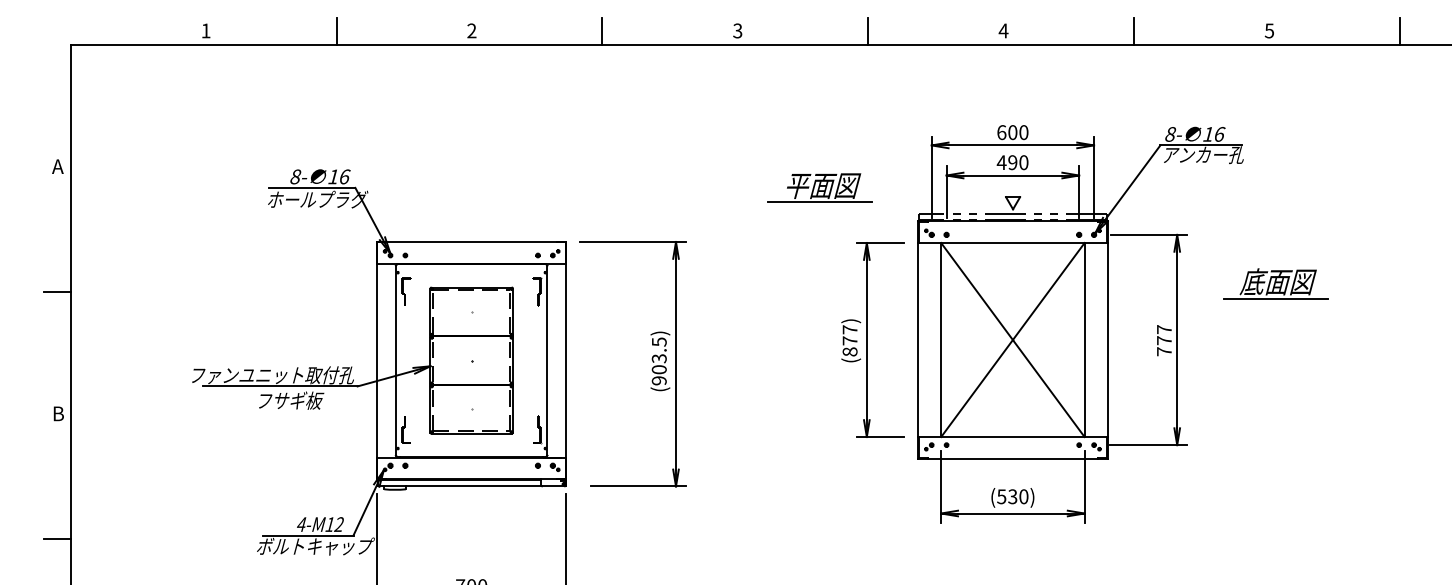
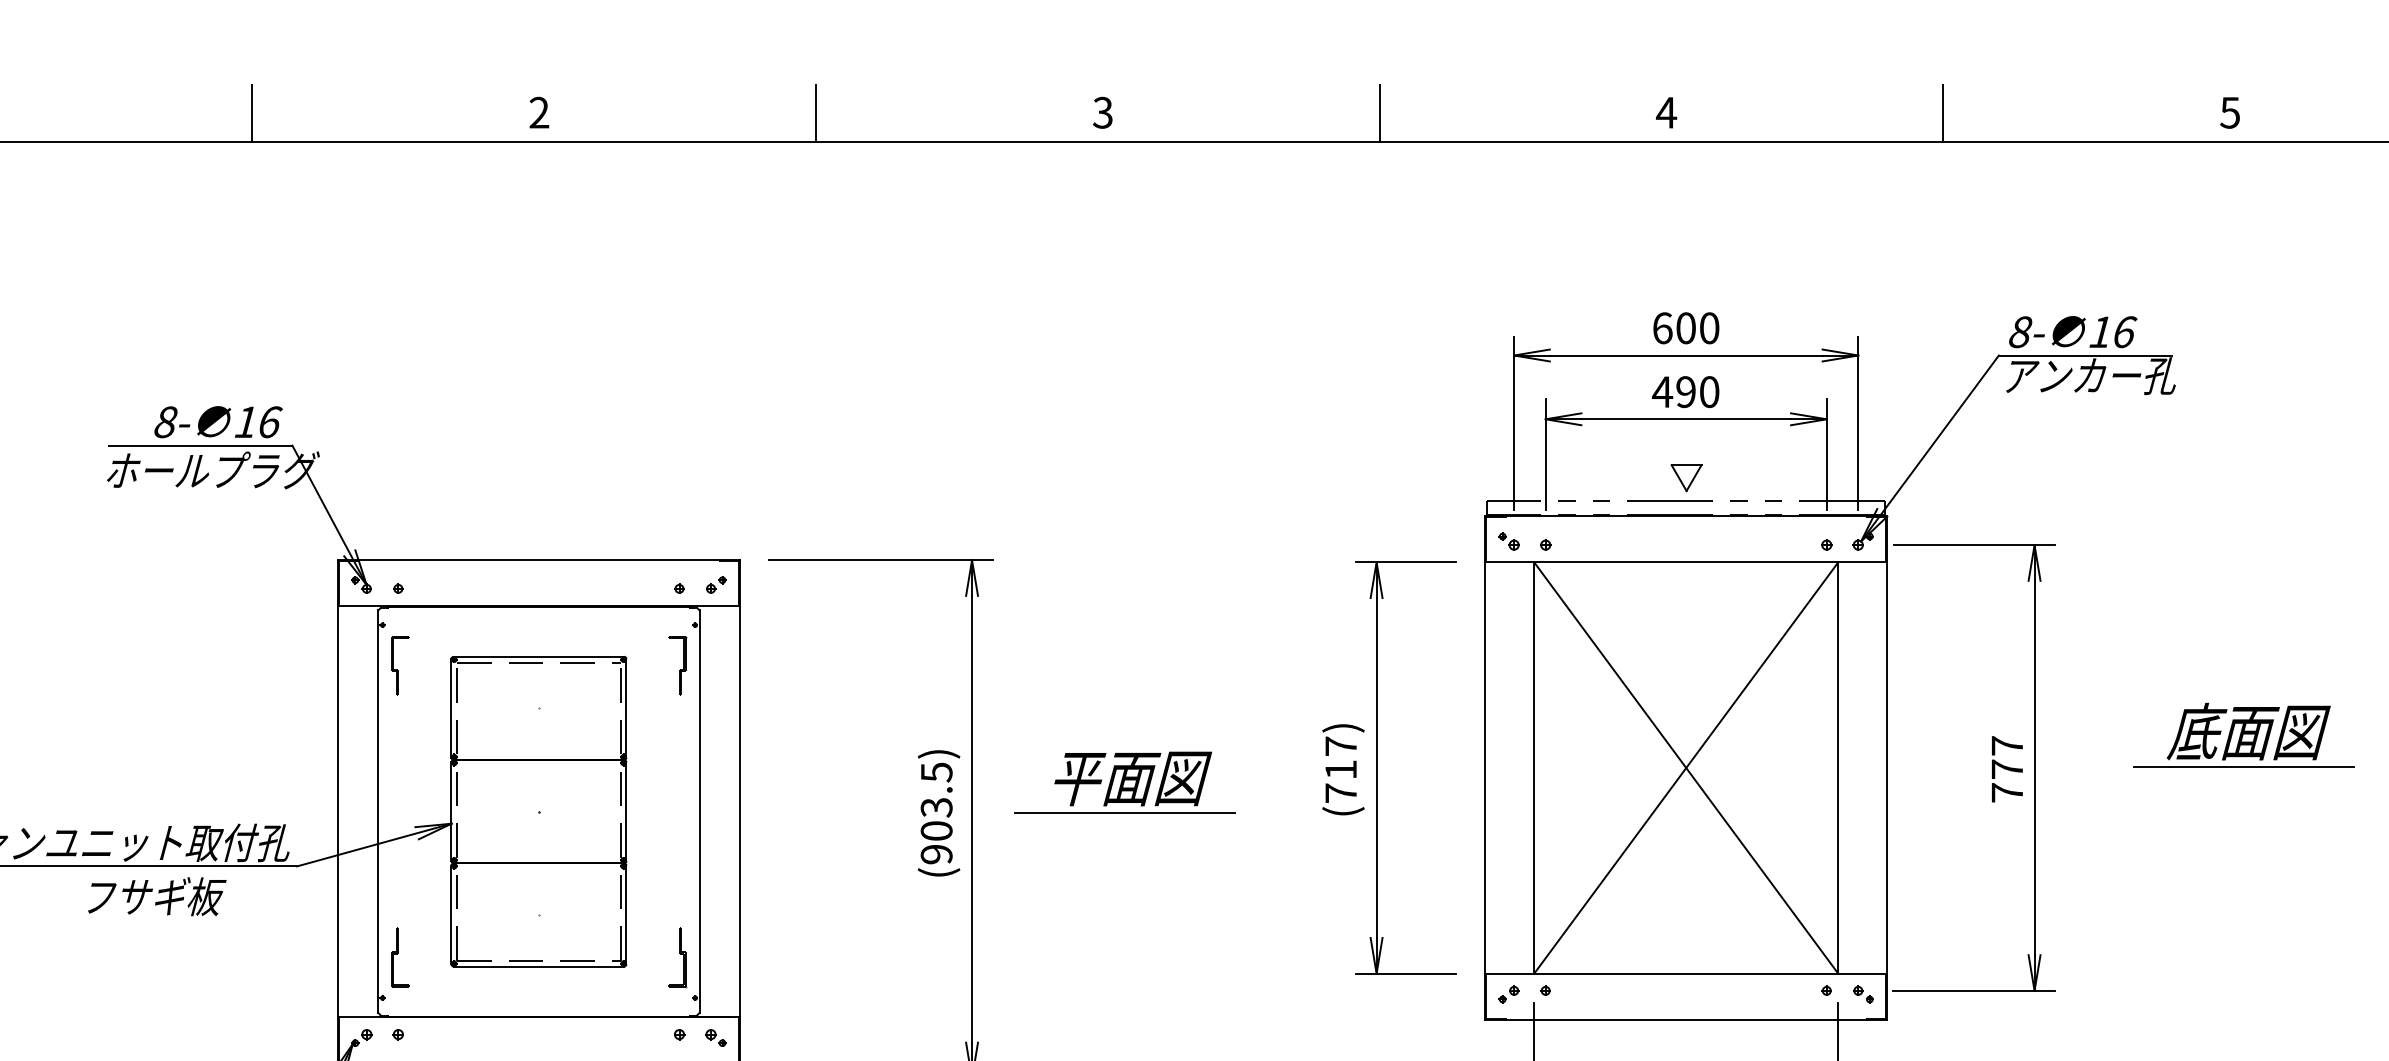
part: (819, 187) -> (1123, 781), moved
part: (1275, 283) -> (2242, 735), moved
text: (849, 346) -> (1339, 781), (877) -> (717)

